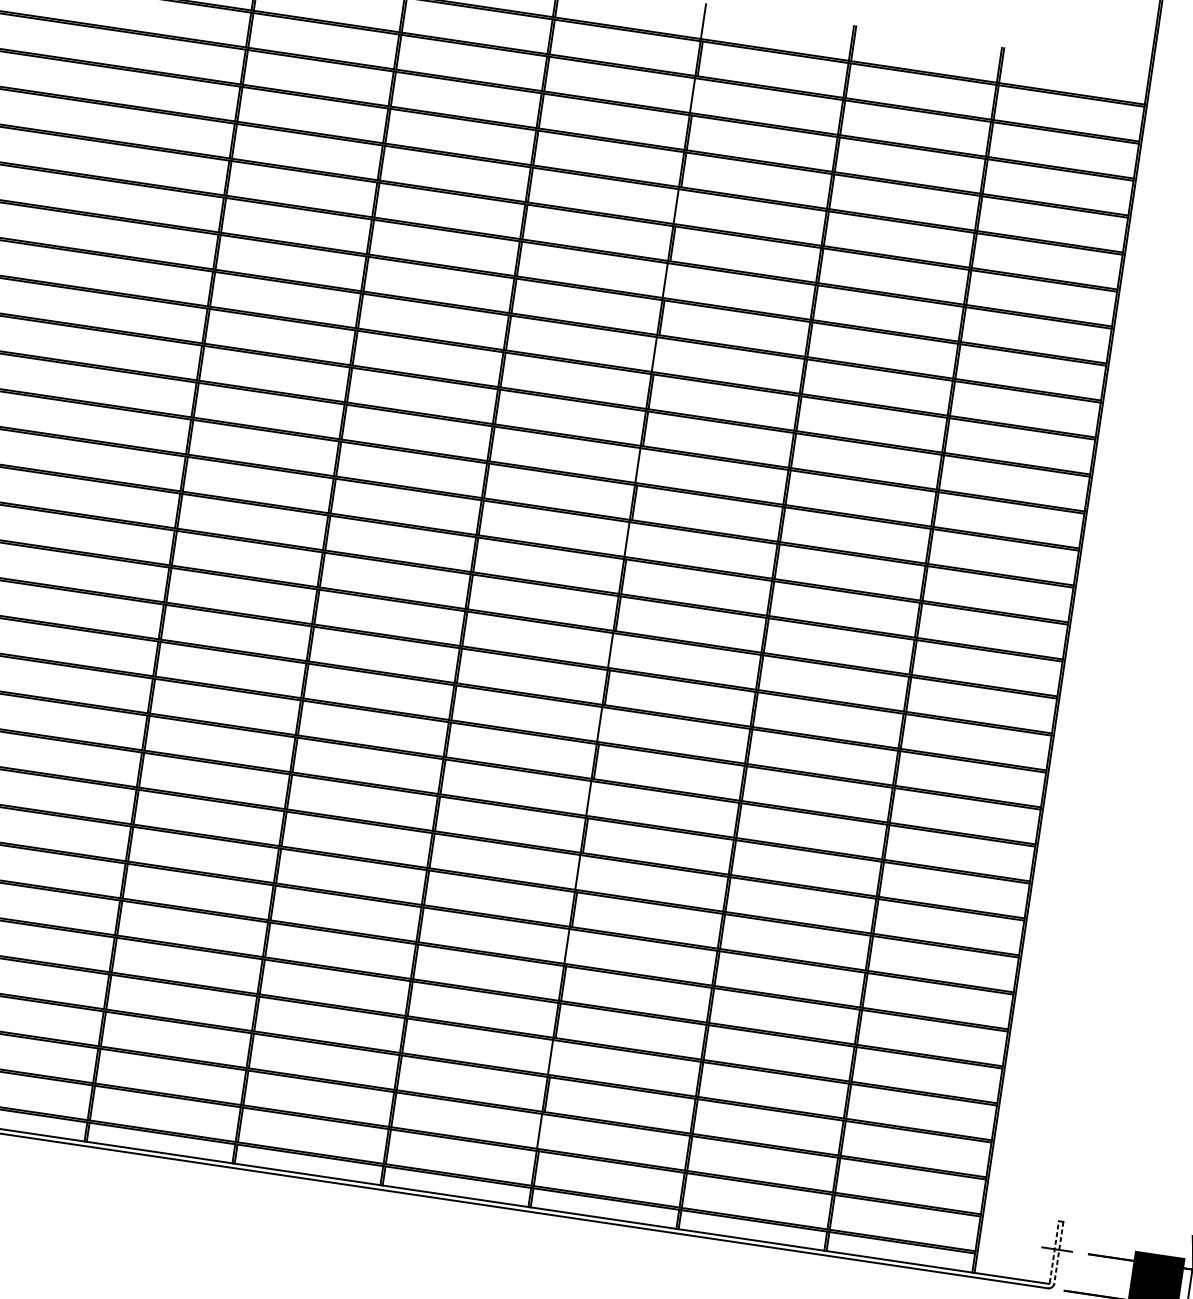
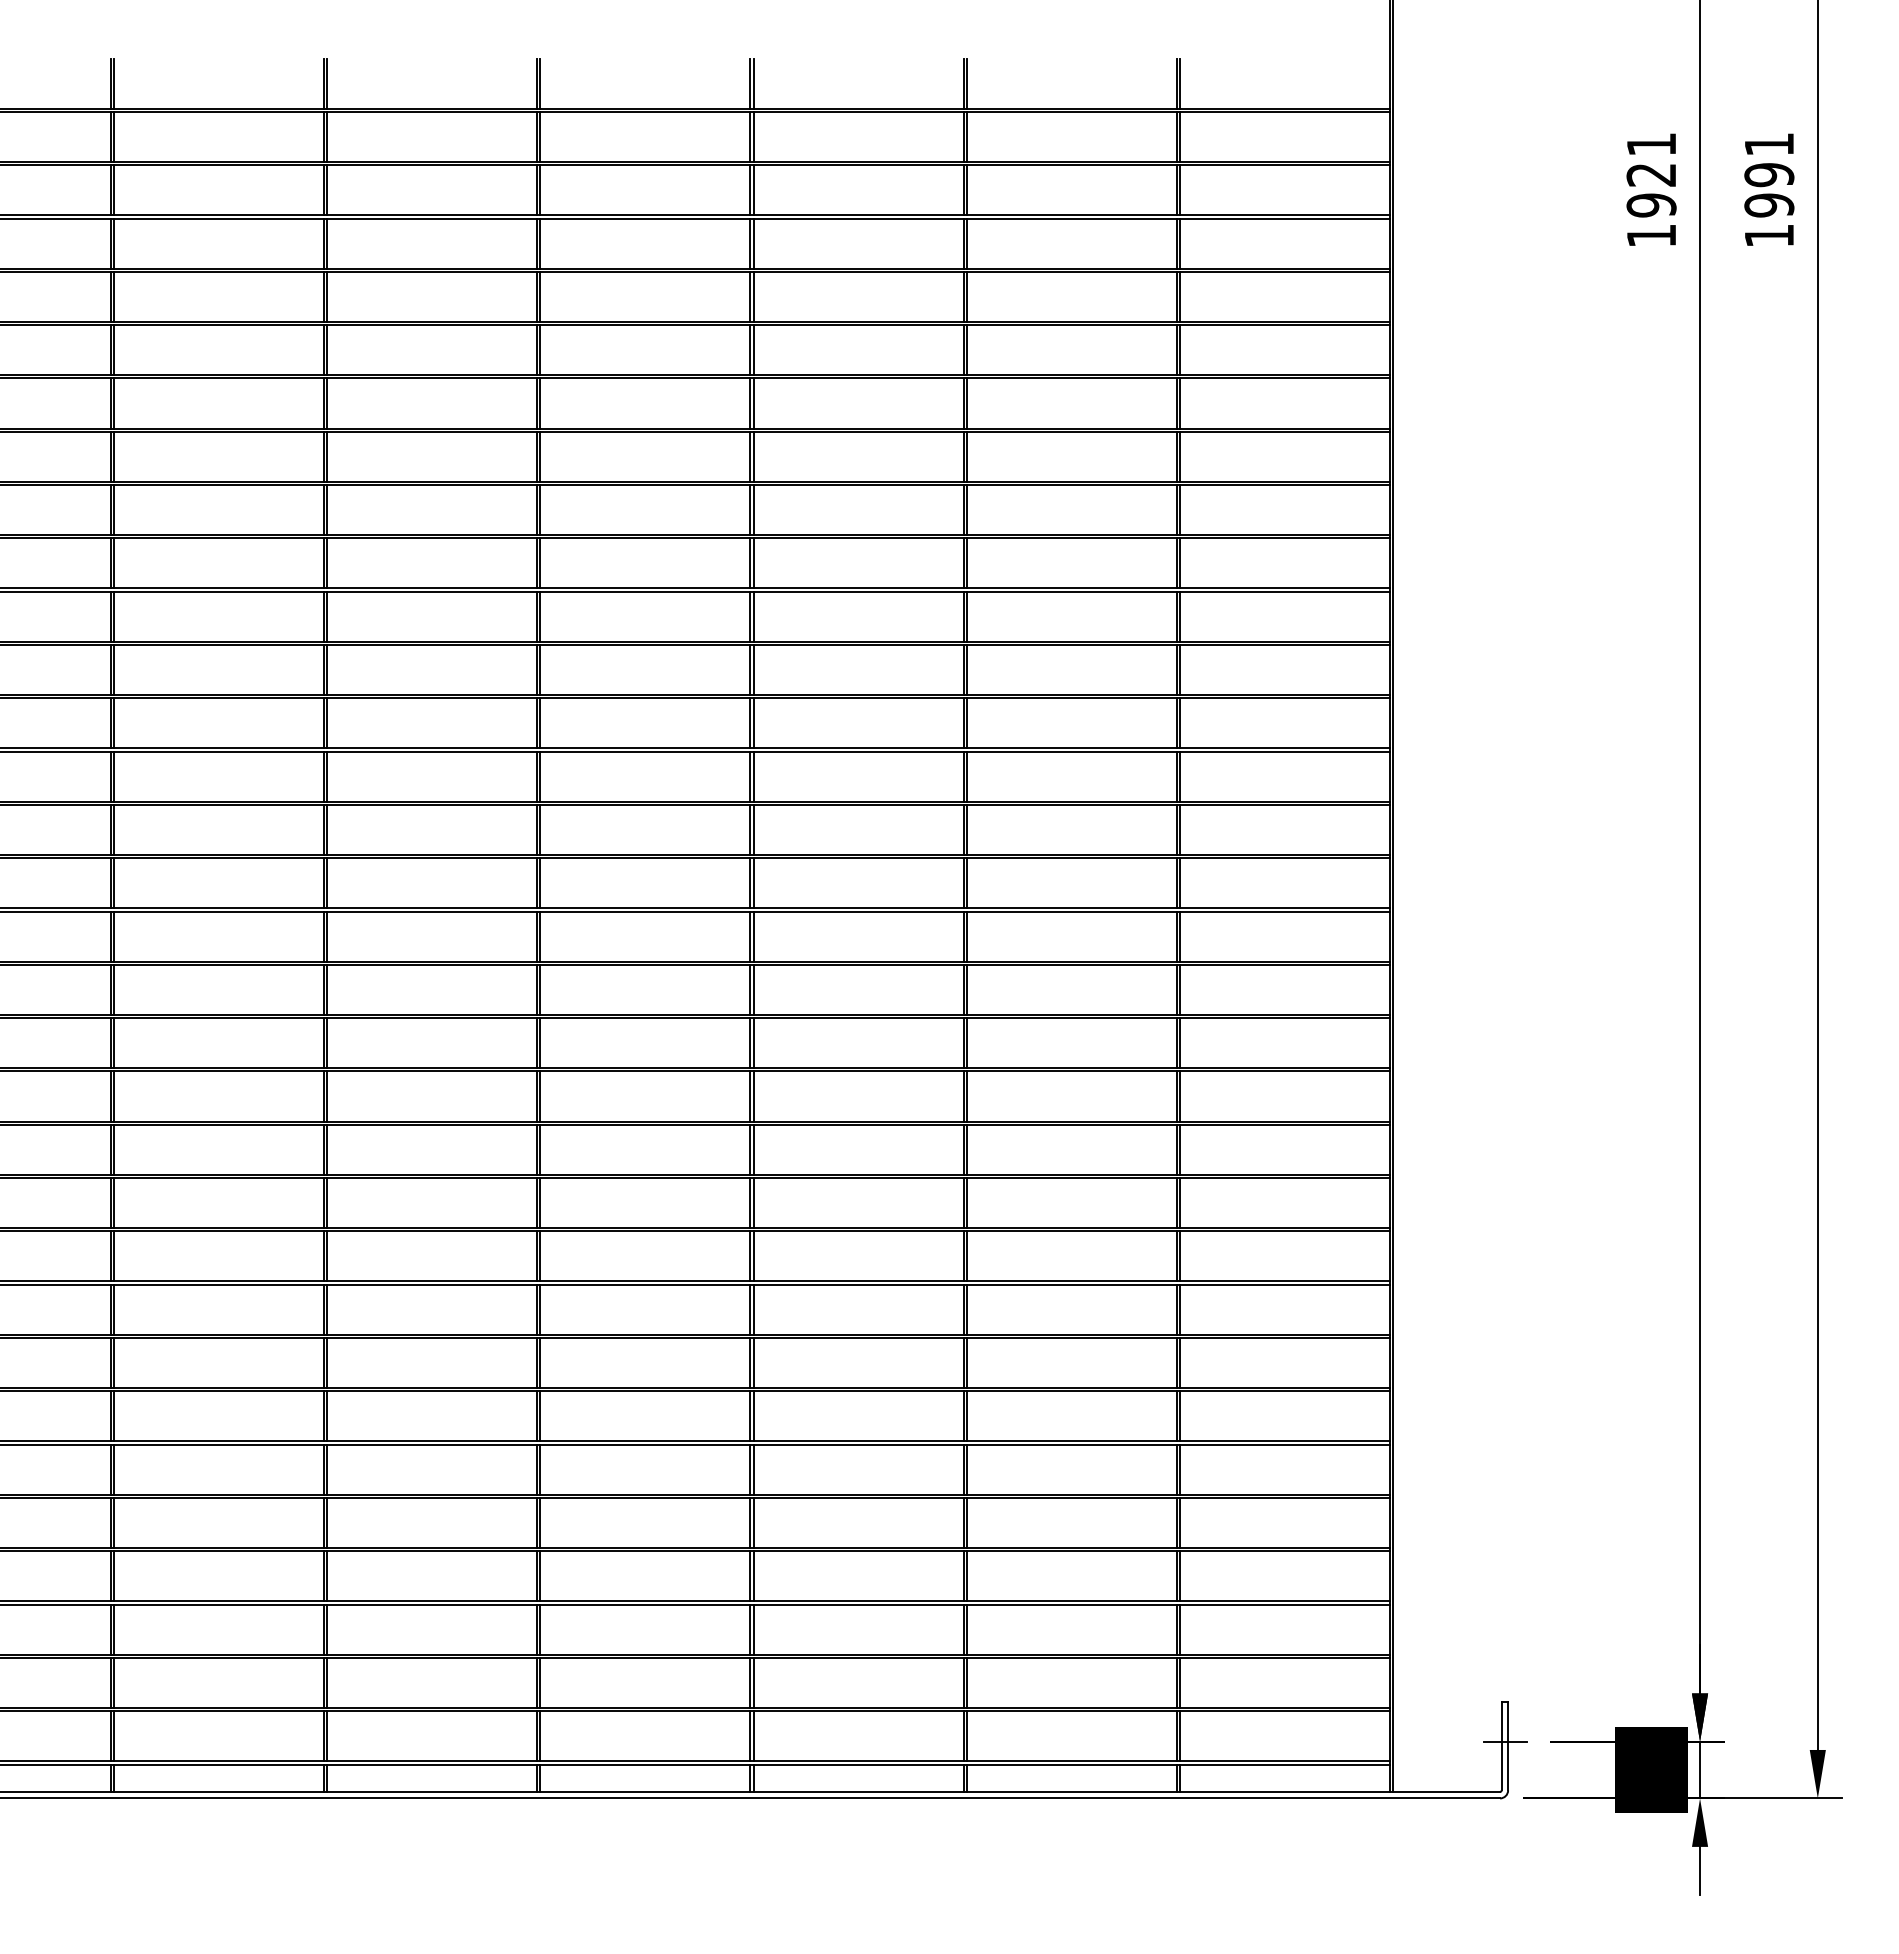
line: (705, 21) -> (753, 83), added
line: (694, 96) -> (753, 190), added
line: (678, 207) -> (753, 350), added
line: (667, 280) -> (753, 456), added
line: (656, 354) -> (753, 563), added
line: (640, 465) -> (753, 723), added
line: (629, 539) -> (753, 829), added
line: (612, 650) -> (753, 989), added
line: (601, 724) -> (753, 1096), added
line: (590, 799) -> (753, 1203), added
line: (579, 872) -> (753, 1309), added
line: (569, 946) -> (753, 1416), added
line: (552, 1057) -> (753, 1576), added
line: (541, 1131) -> (753, 1682), added
line: (1054, 1251) -> (1501, 1745), dashed -> solid
line: (1059, 1253) -> (1508, 1746), dashed -> solid

